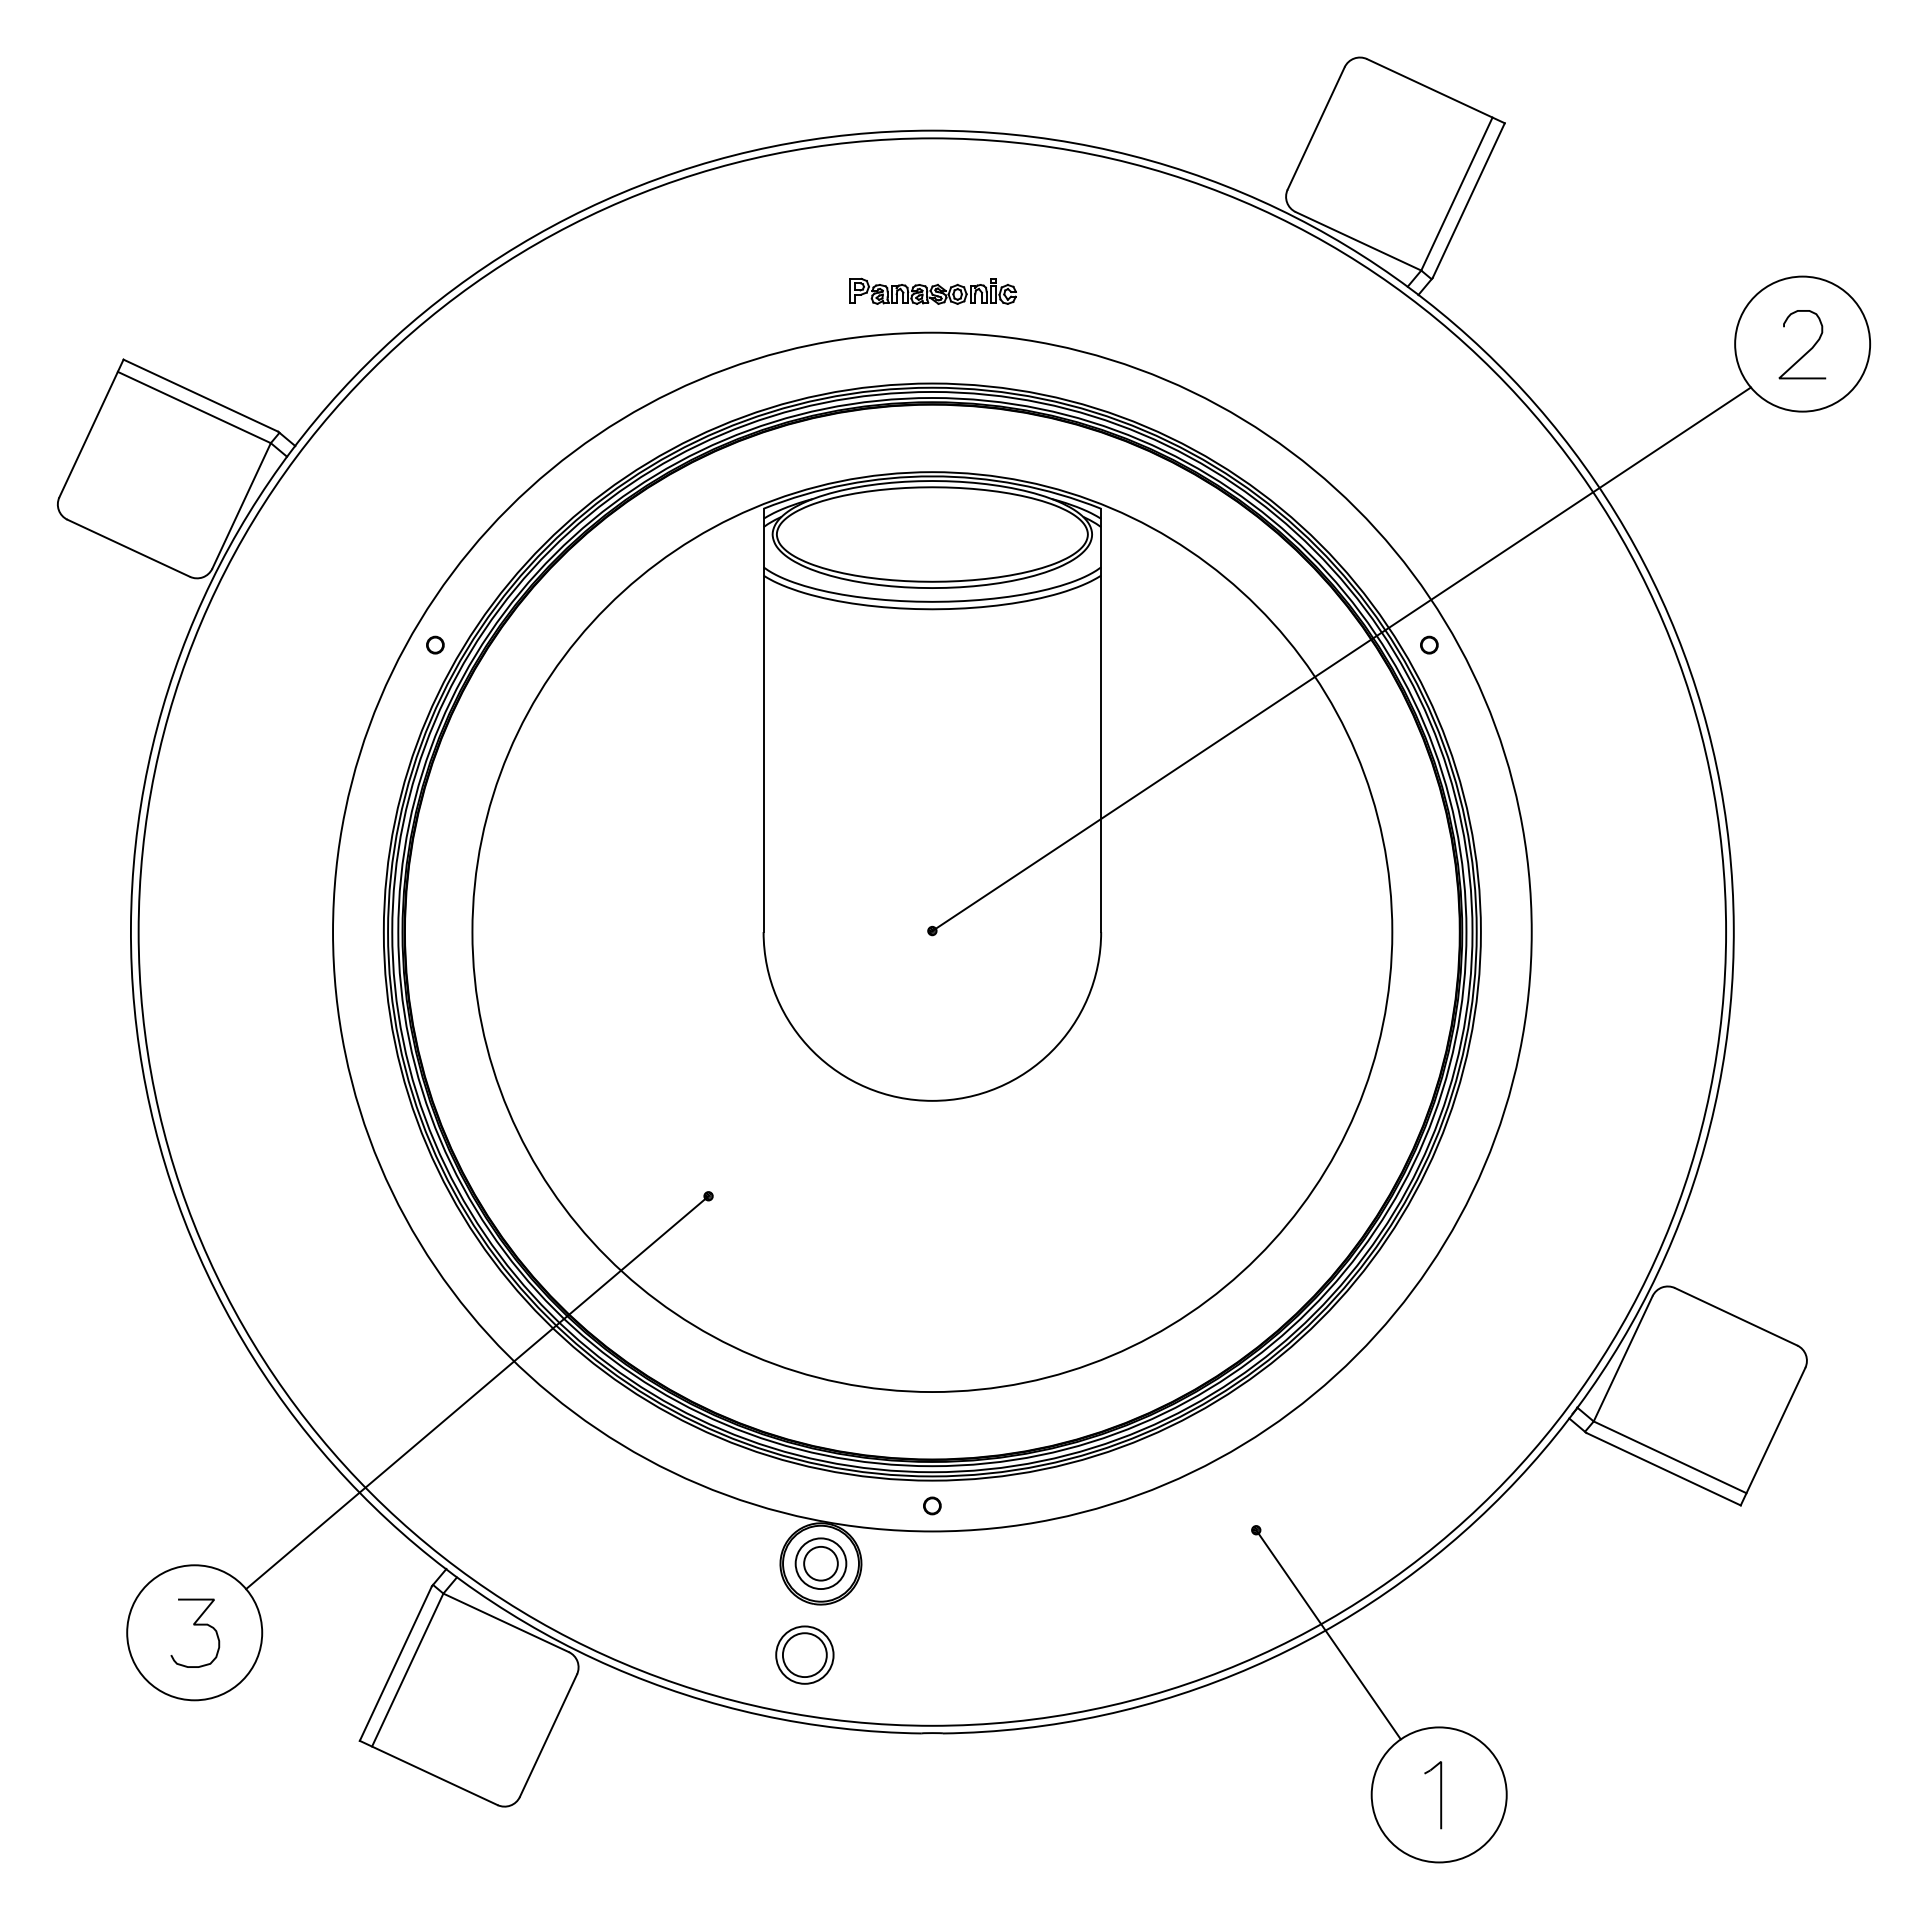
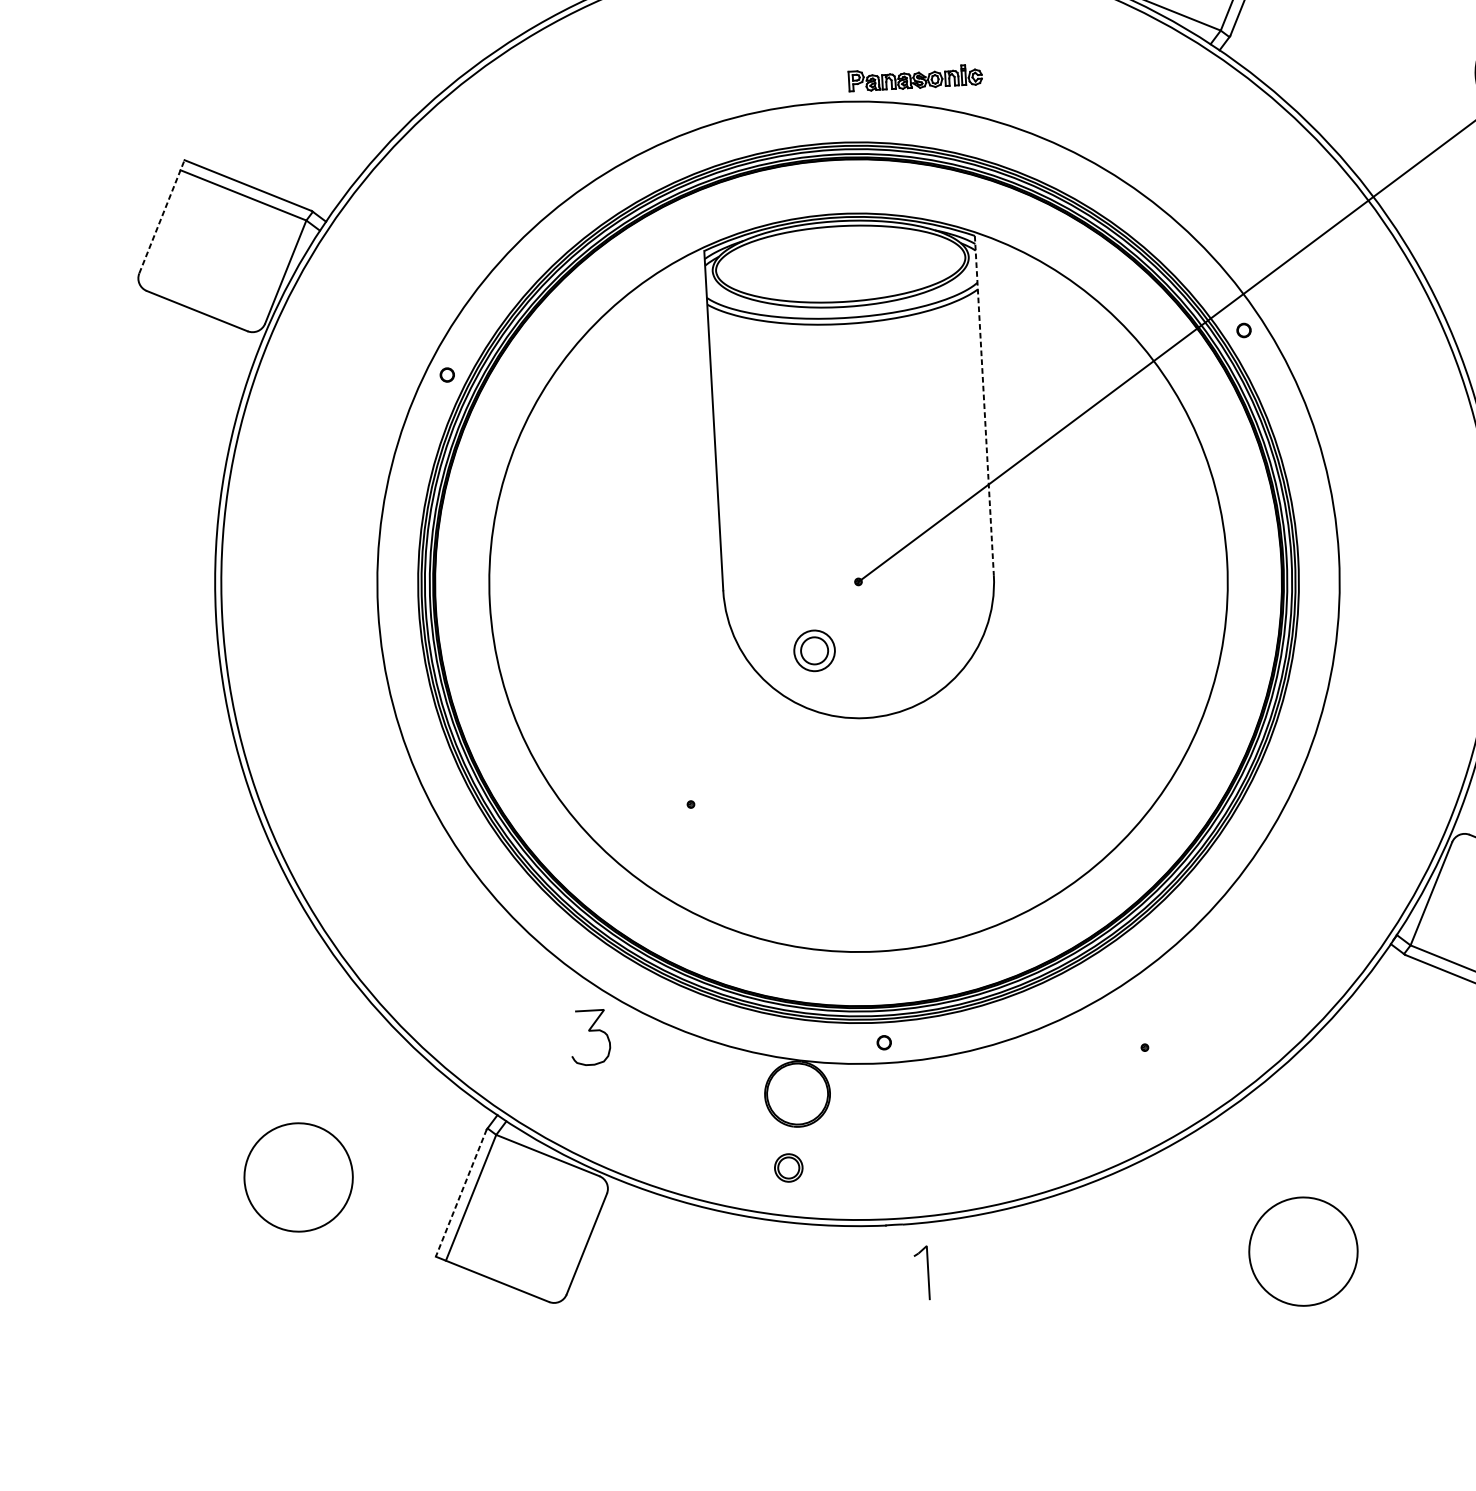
part: (932, 290) -> (914, 77), moved
line: (91, 428) -> (161, 216), solid -> dashed
line: (1101, 720) -> (984, 405), solid -> dashed
line: (477, 1392) -> (514, 972), removed
part: (820, 1563) -> (814, 650), moved
curve: (195, 1625) -> (590, 1031), moved
line: (1328, 1634) -> (1207, 1128), removed
part: (804, 1654) -> (788, 1167), size x0.6
line: (395, 1664) -> (461, 1193), solid -> dashed
part: (1440, 1795) -> (927, 1273), moved

